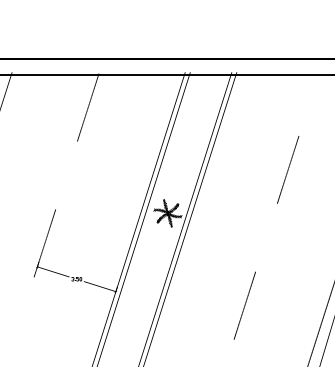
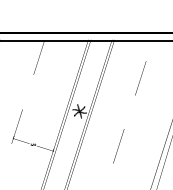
part: (287, 170) -> (140, 78), moved
part: (244, 306) -> (118, 146), moved

